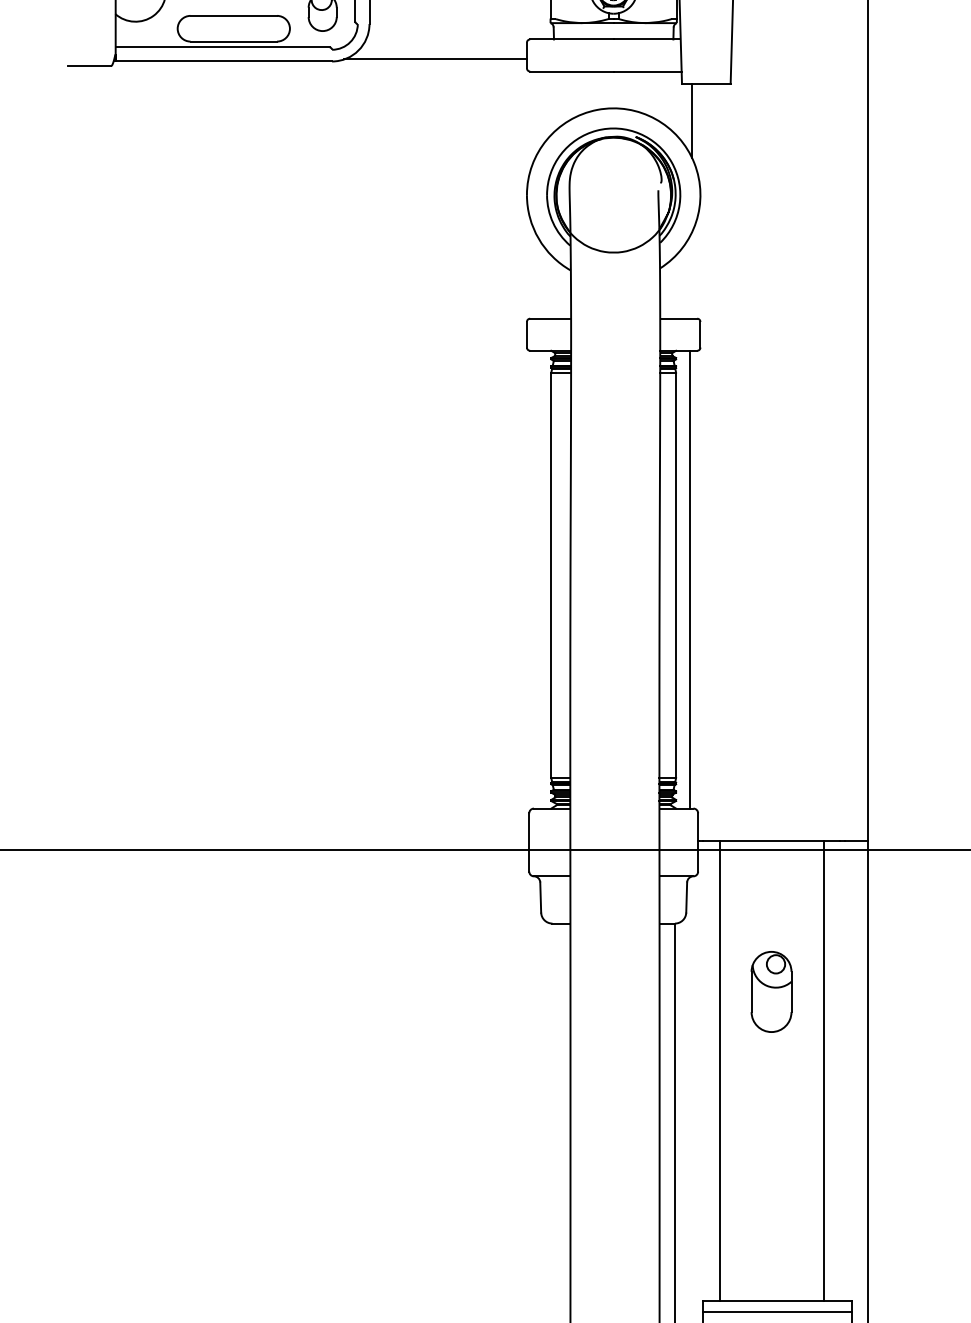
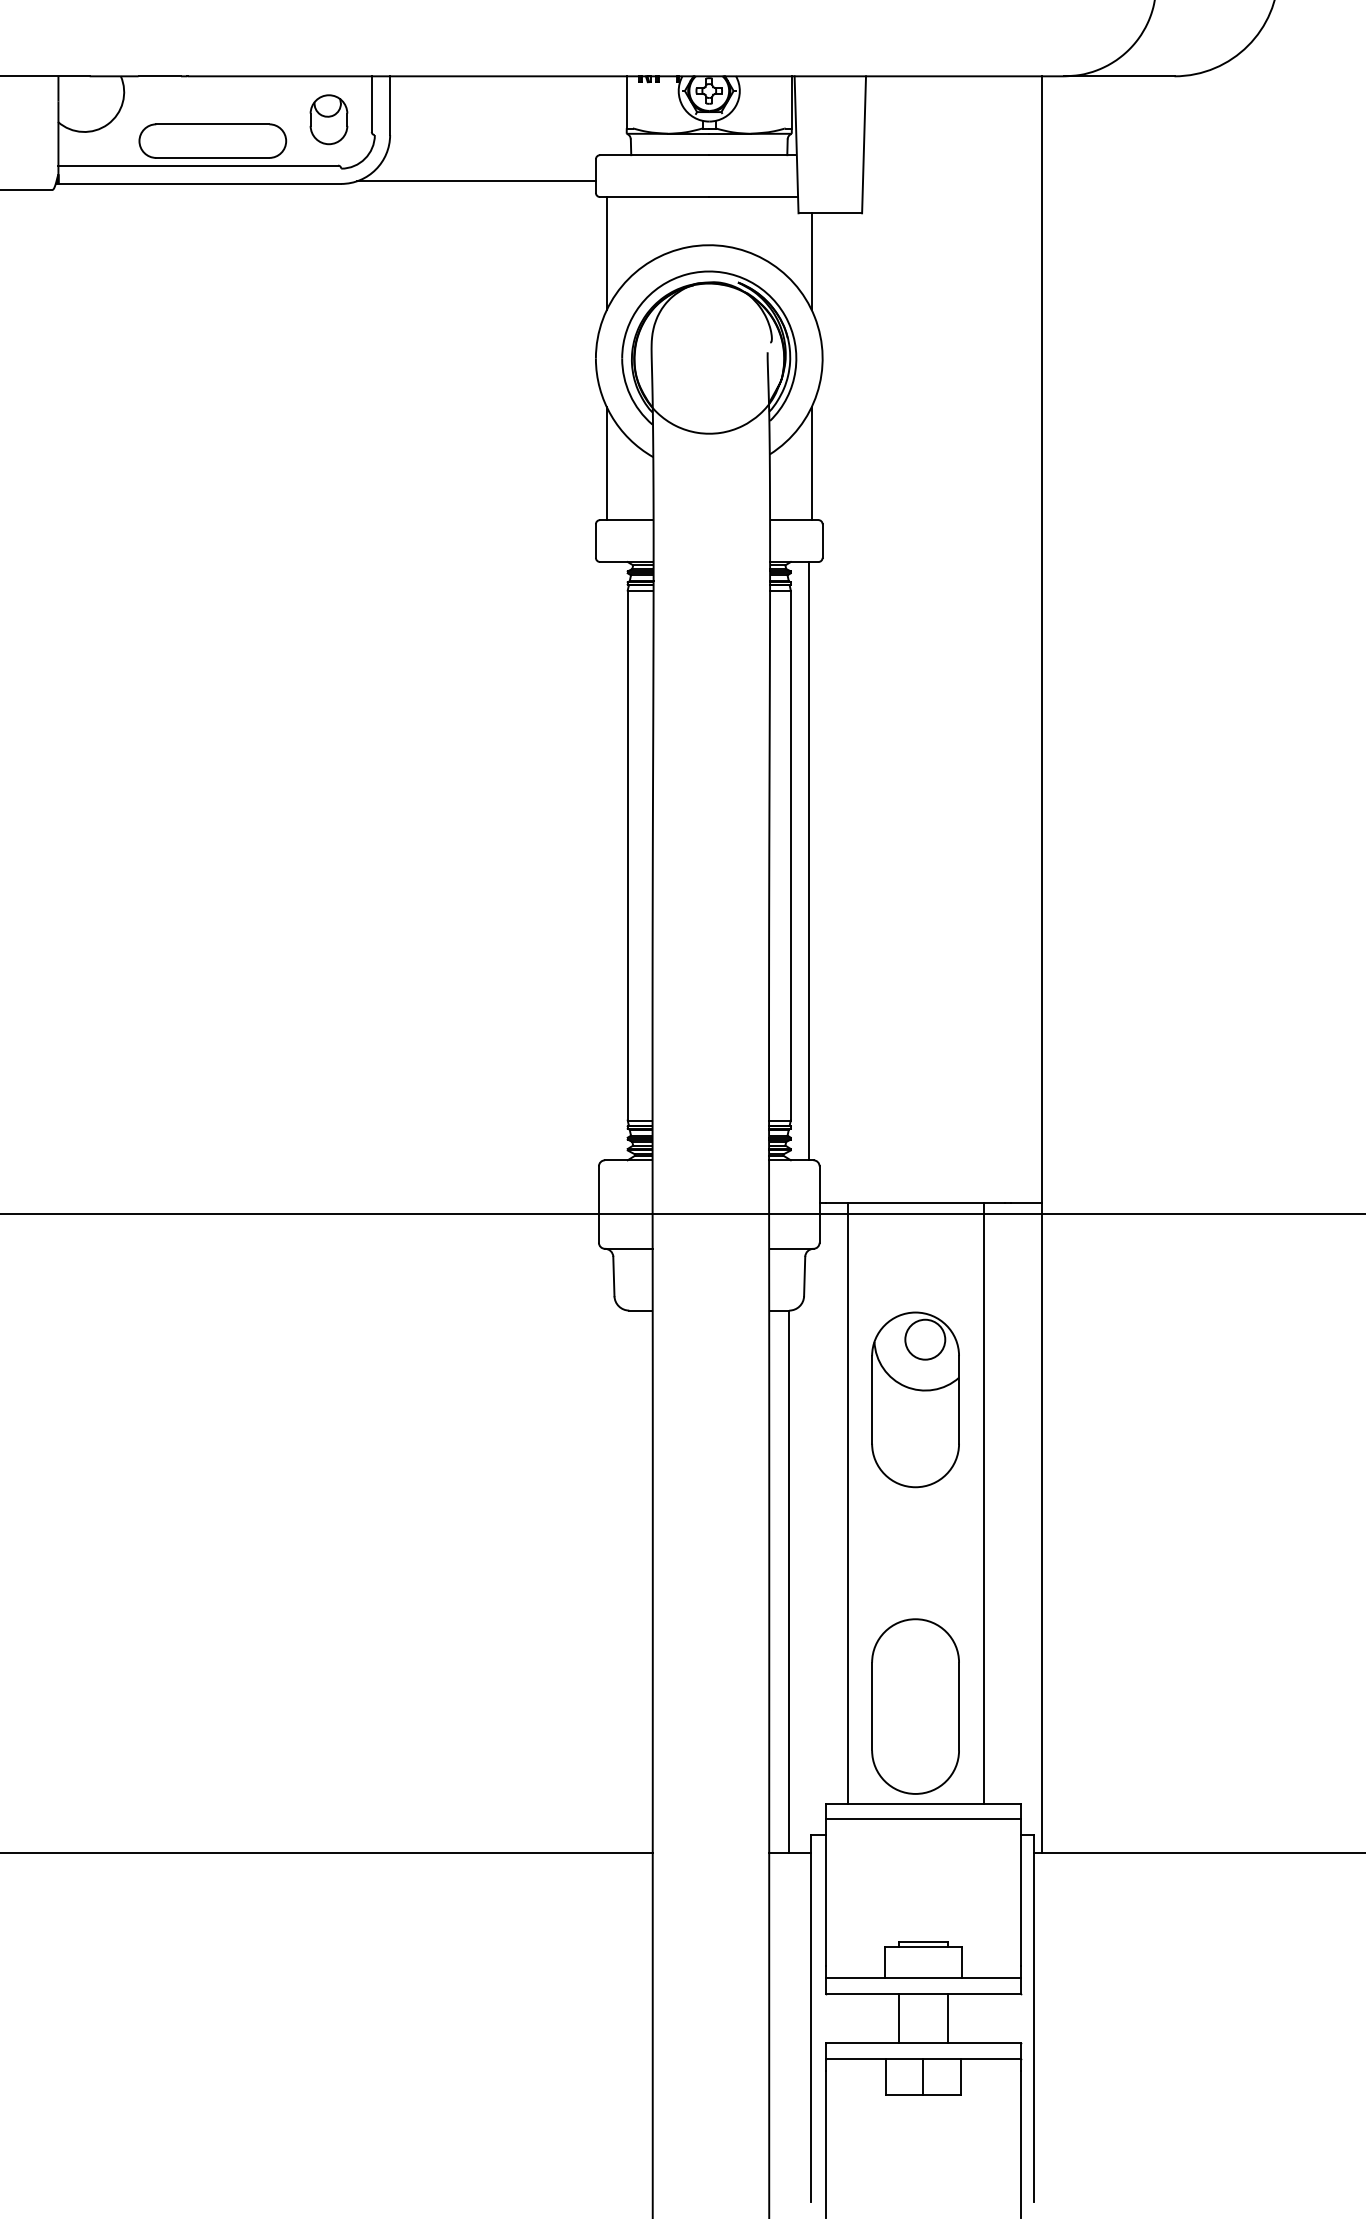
line: (535, 114) -> (606, 253), added
line: (535, 275) -> (606, 463), added
line: (691, 275) -> (811, 463), added
part: (771, 991) -> (915, 1399), size x1.67
part: (771, 1226) -> (915, 1706), added

